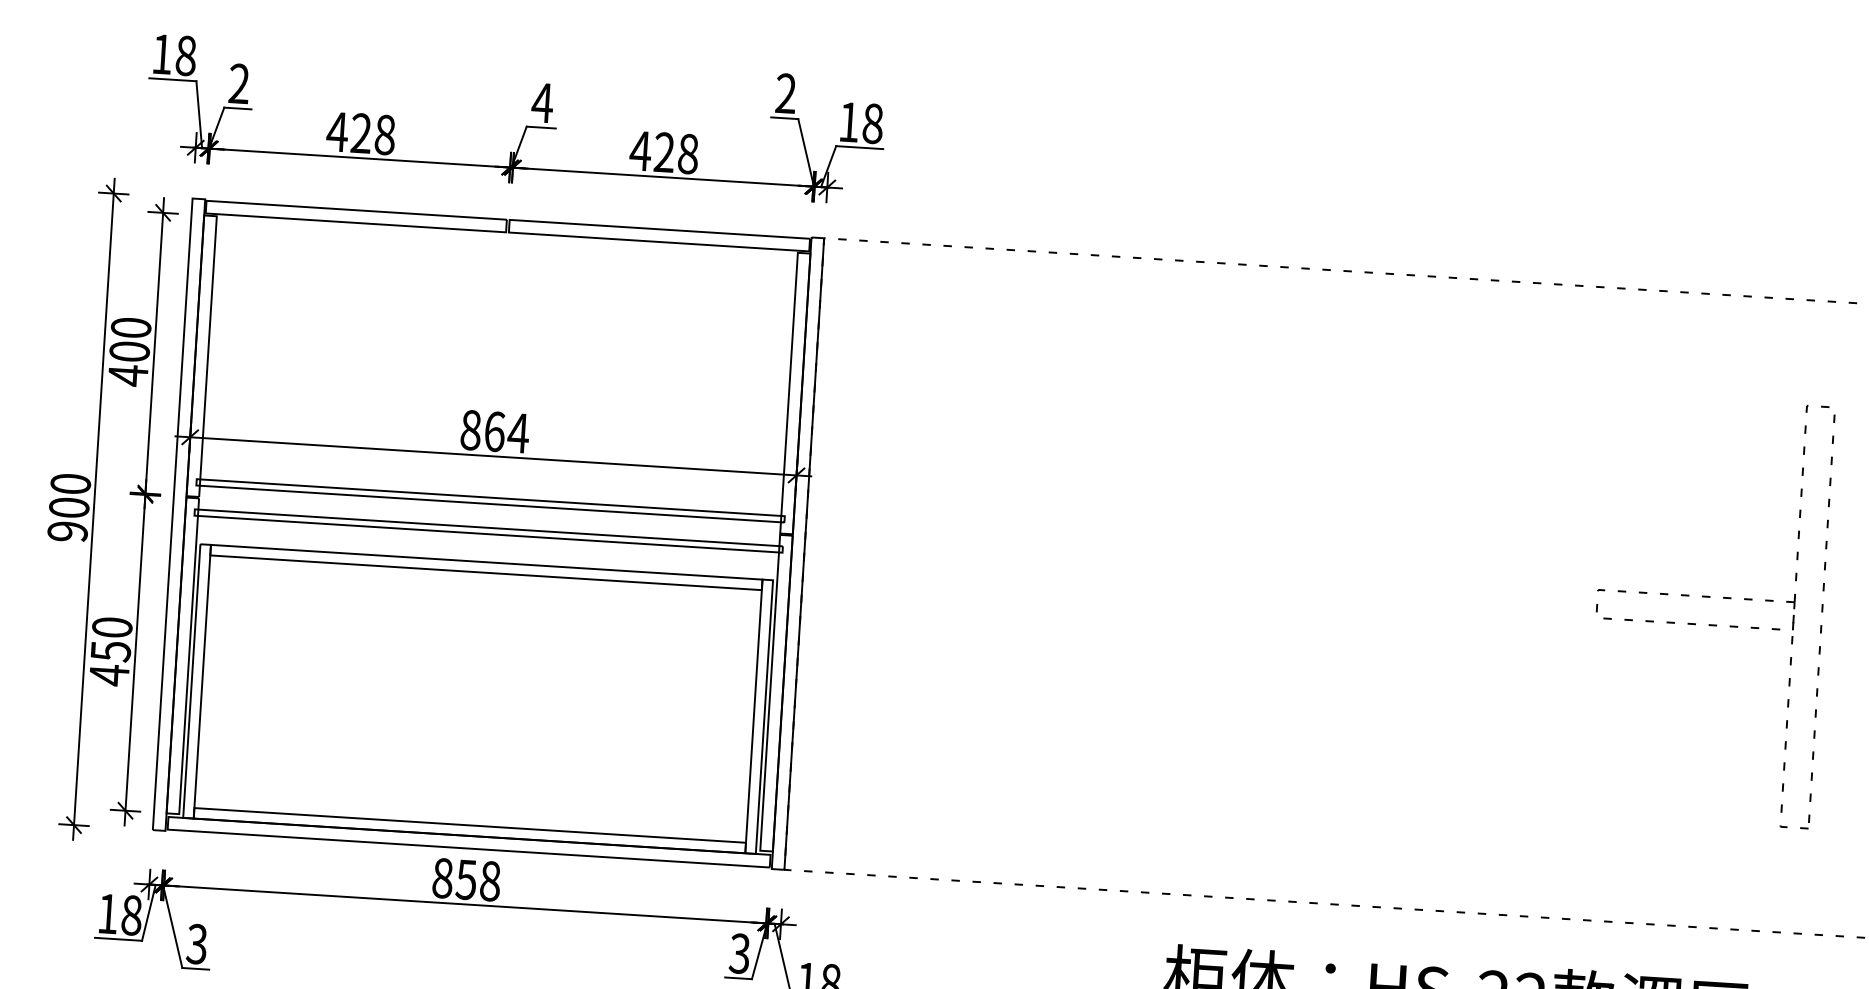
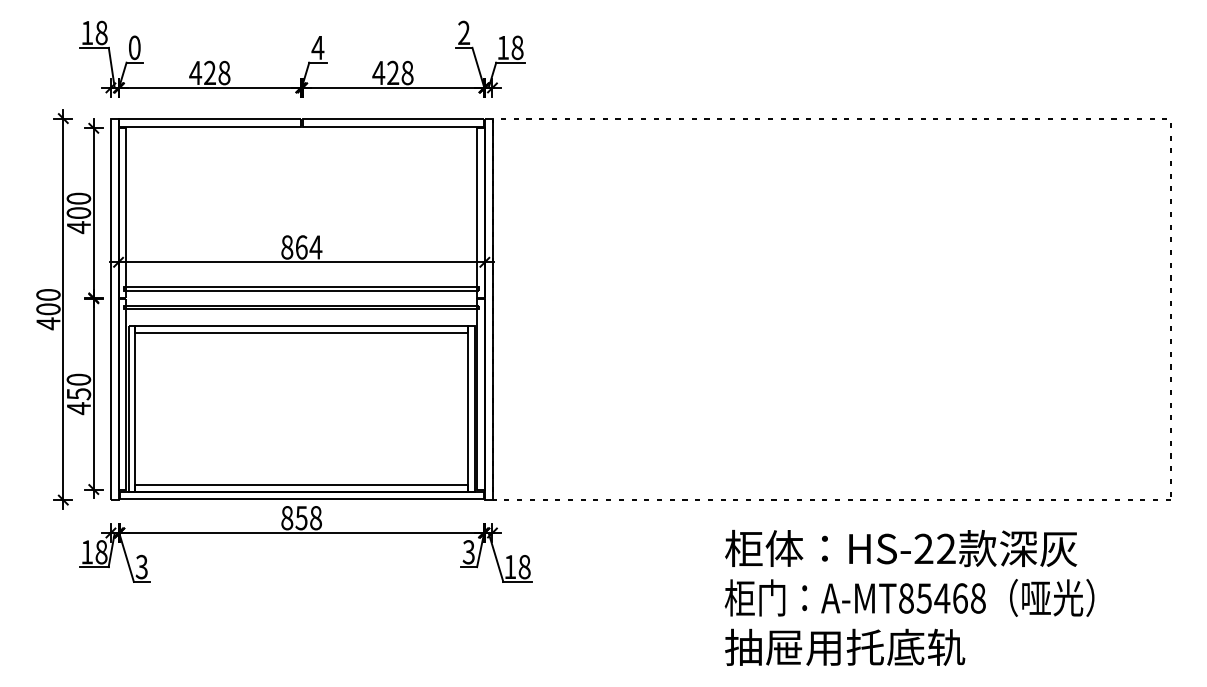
text: (238, 83) -> (134, 47), 2 -> 0
text: (67, 531) -> (48, 323), 900 -> 400
part: (1708, 624) -> (1039, 317), removed

